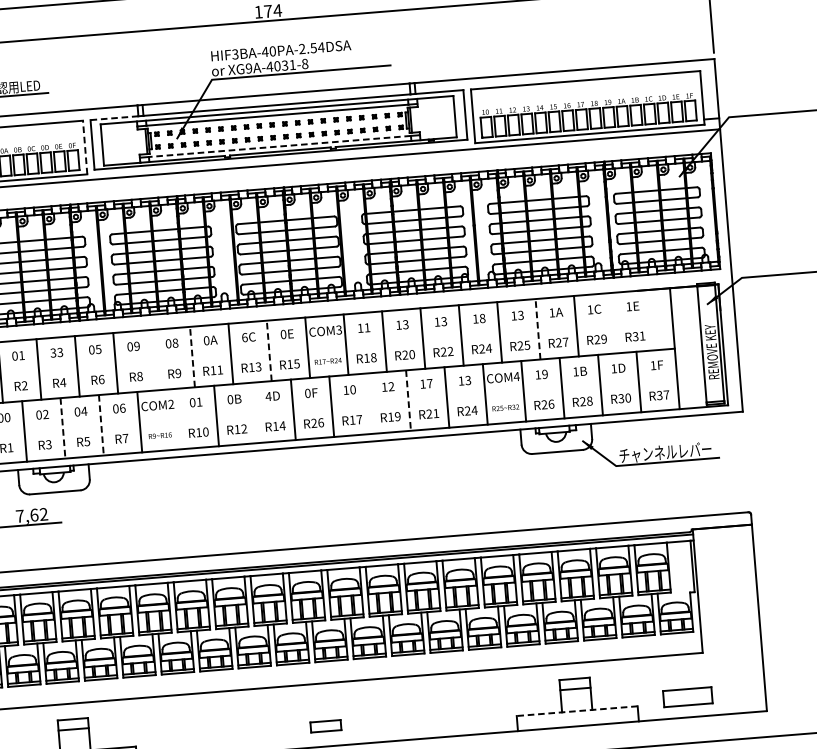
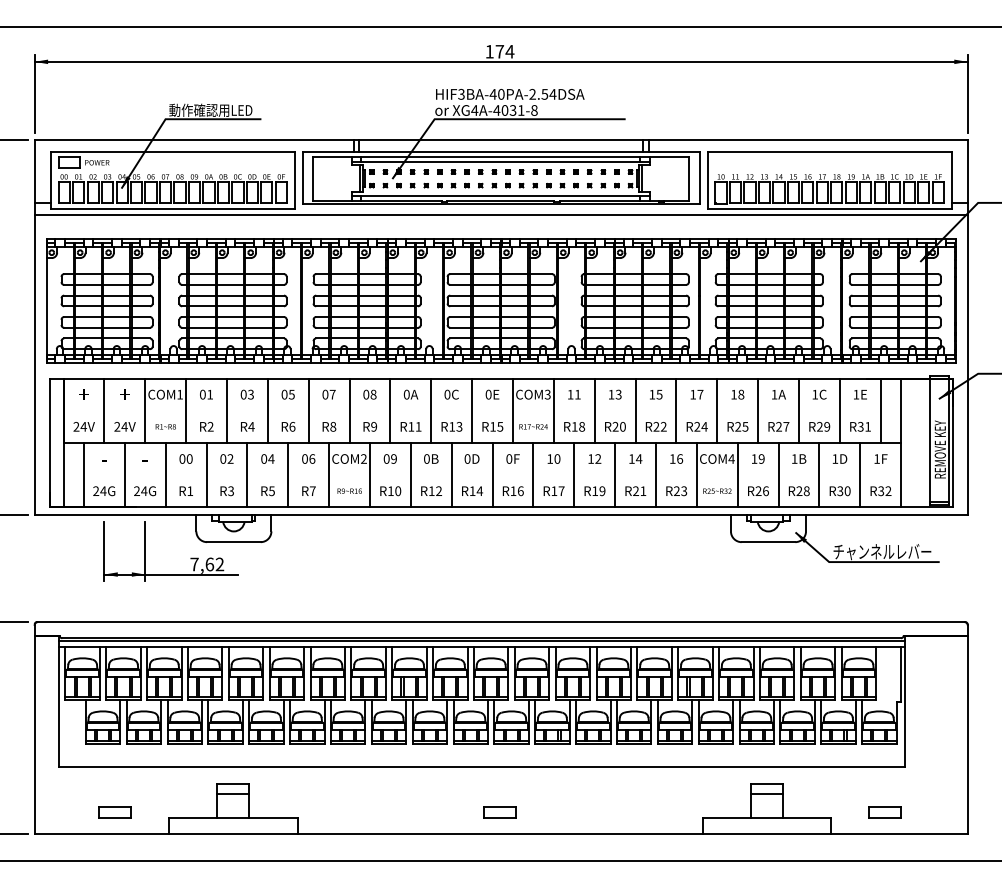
text: (248, 68) -> (474, 110), XG9A-4031-8 -> XG4A-4031-8
line: (114, 118) -> (328, 151), dashed -> solid
line: (279, 146) -> (500, 195), dashed -> solid
line: (84, 147) -> (294, 180), dashed -> solid
text: (521, 315) -> (741, 394), 13 -> 18
text: (482, 318) -> (700, 394), 18 -> 17
text: (443, 319) -> (659, 392), 13 -> 15
line: (652, 319) -> (880, 410), added
line: (614, 322) -> (839, 410), added
line: (538, 328) -> (758, 410), dashed -> solid
text: (244, 337) -> (447, 394), 6C -> 0C
text: (136, 346) -> (332, 394), 09 -> 07
line: (269, 350) -> (472, 410), dashed -> solid
text: (53, 352) -> (243, 394), 33 -> 03
line: (192, 356) -> (390, 410), dashed -> solid
line: (154, 359) -> (349, 410), added
text: (468, 379) -> (680, 458), 13 -> 16
text: (429, 383) -> (638, 458), 17 -> 14
text: (666, 394) -> (888, 490), R37 -> R32
text: (268, 396) -> (467, 458), 4D -> 0D
line: (408, 400) -> (615, 475), dashed -> solid
text: (198, 401) -> (393, 458), 01 -> 09
line: (370, 403) -> (574, 474), added
text: (474, 410) -> (684, 491), R24 -> R23
line: (254, 412) -> (451, 474), added
line: (177, 418) -> (369, 474), added
text: (314, 422) -> (513, 490), R26 -> R16
line: (101, 425) -> (288, 475), dashed -> solid
line: (63, 428) -> (247, 475), dashed -> solid
part: (687, 697) -> (884, 812), size x0.62
line: (576, 710) -> (766, 817), dashed -> solid

